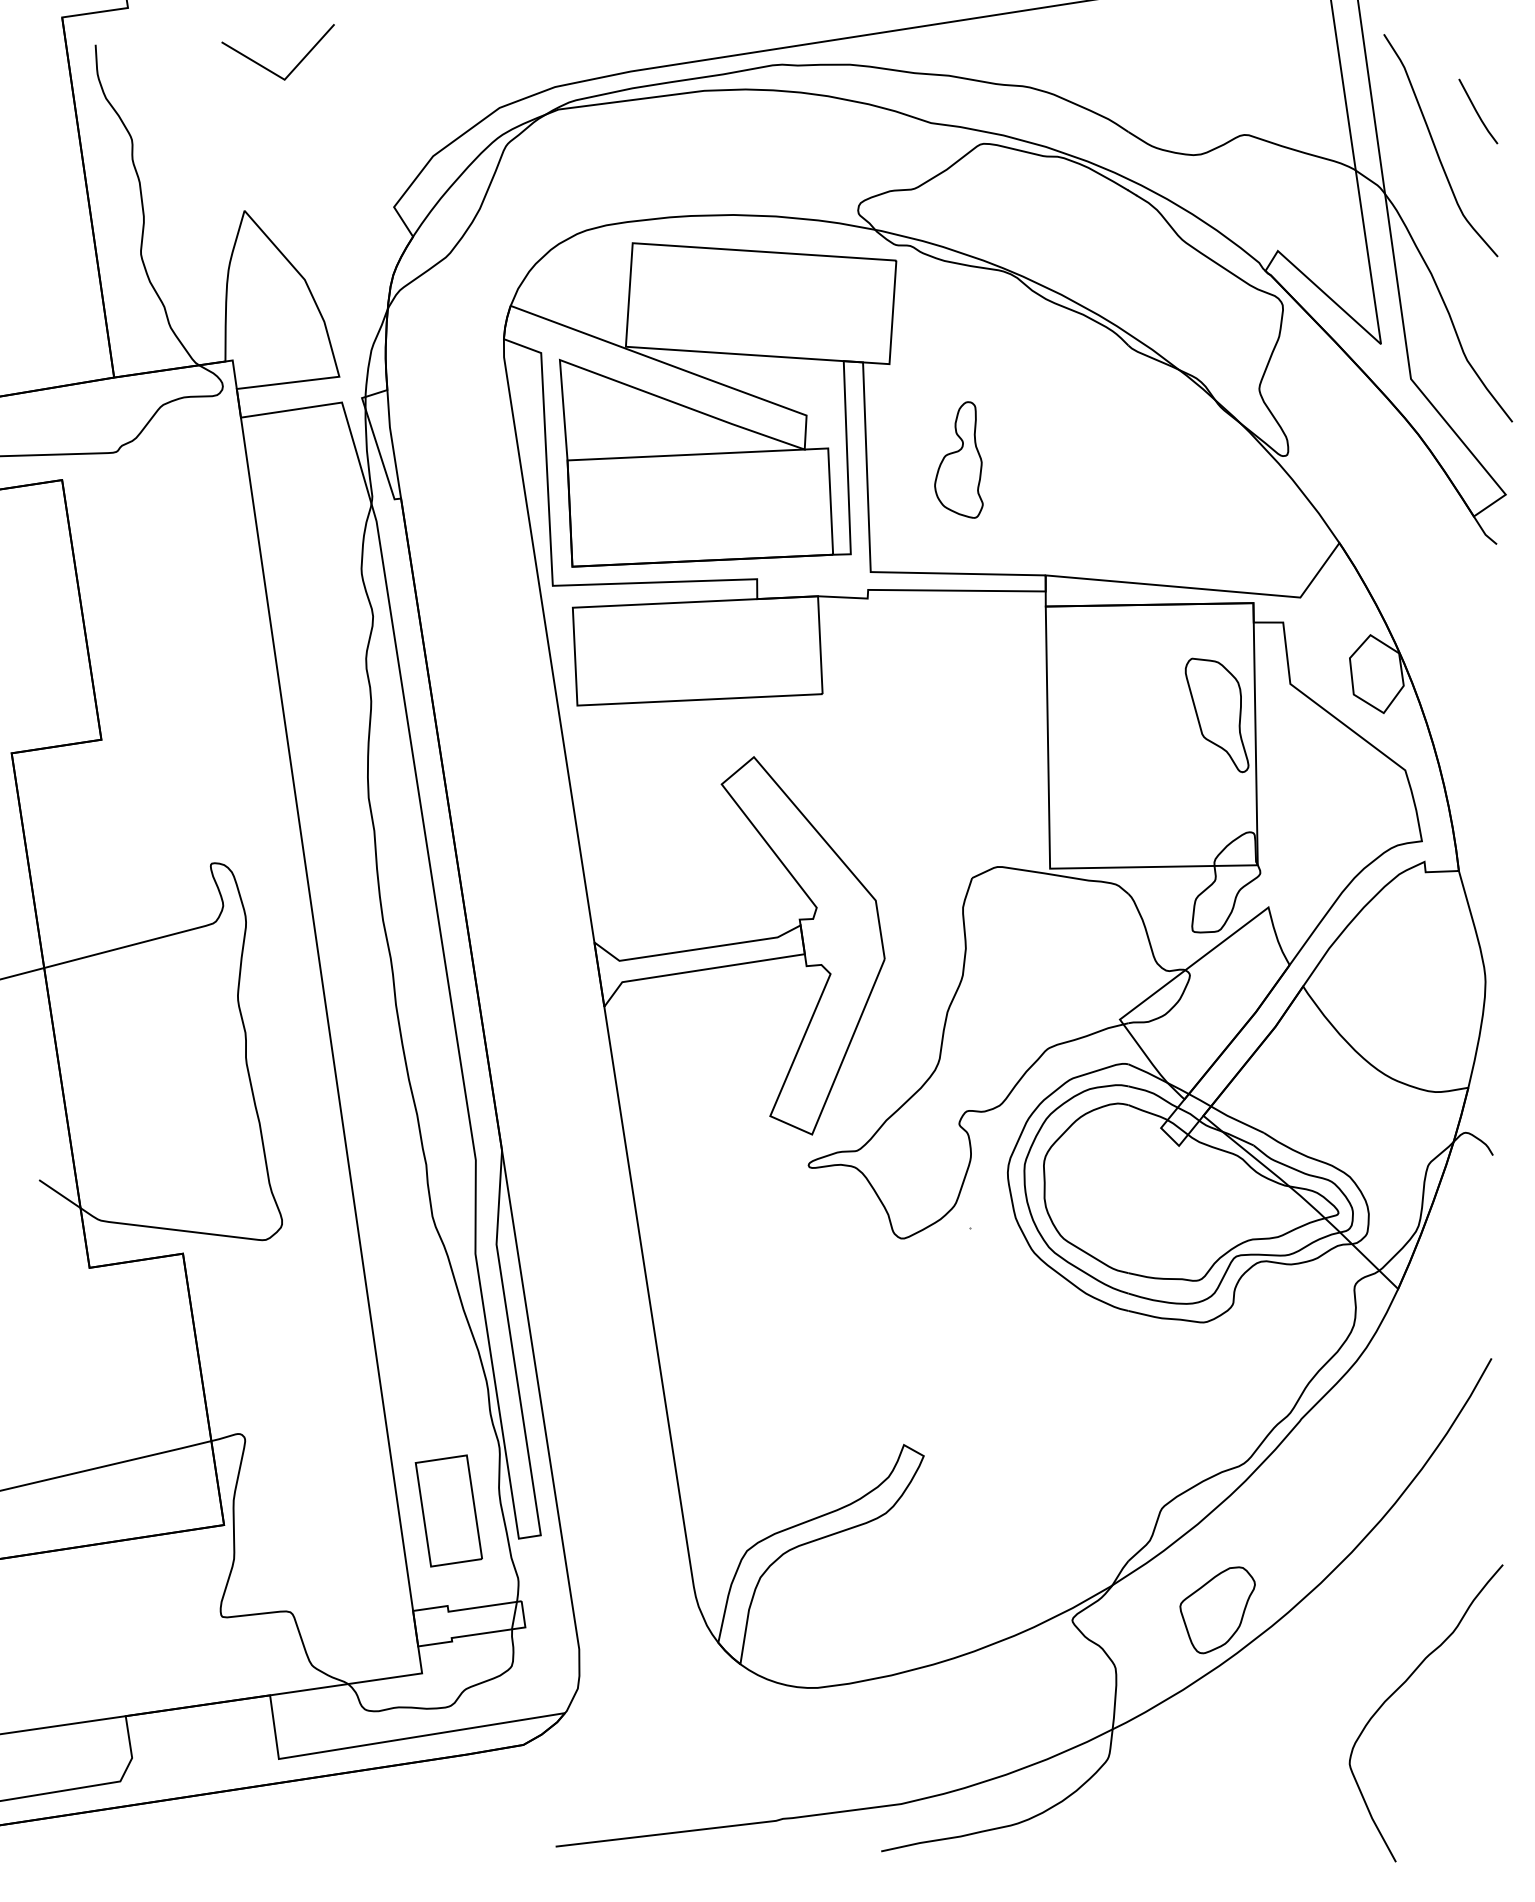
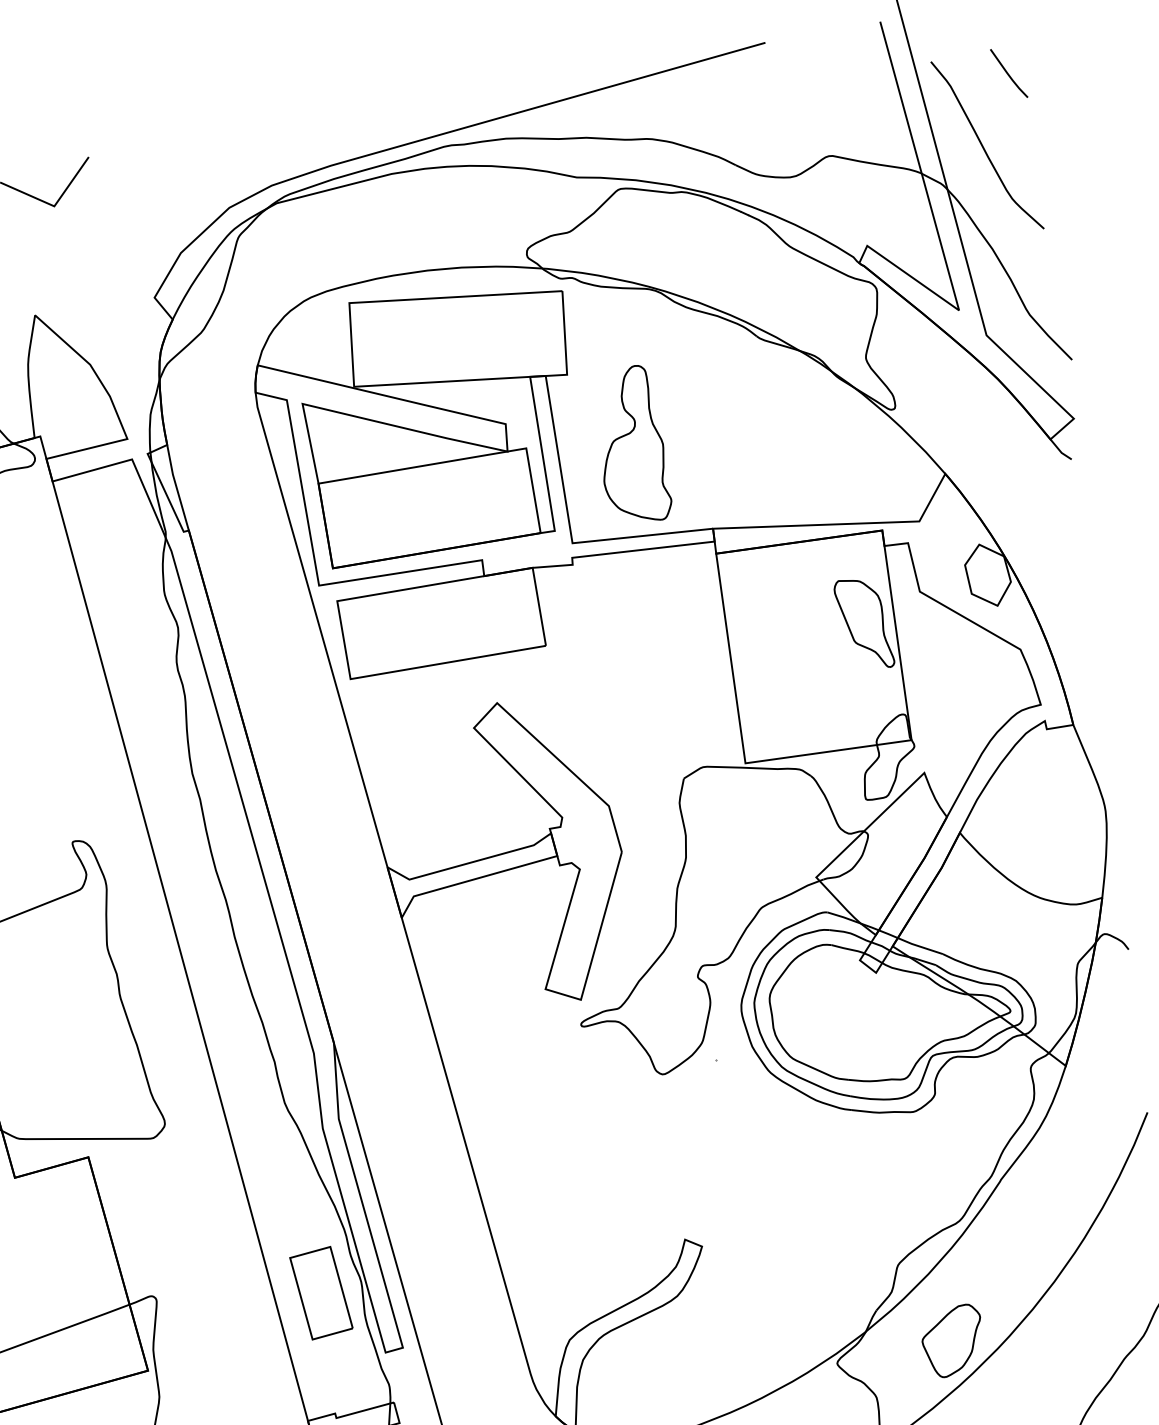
line: (1477, 111) -> (1008, 73), moved
part: (958, 459) -> (631, 444), size x1.67
part: (448, 1510) -> (321, 1292), moved

